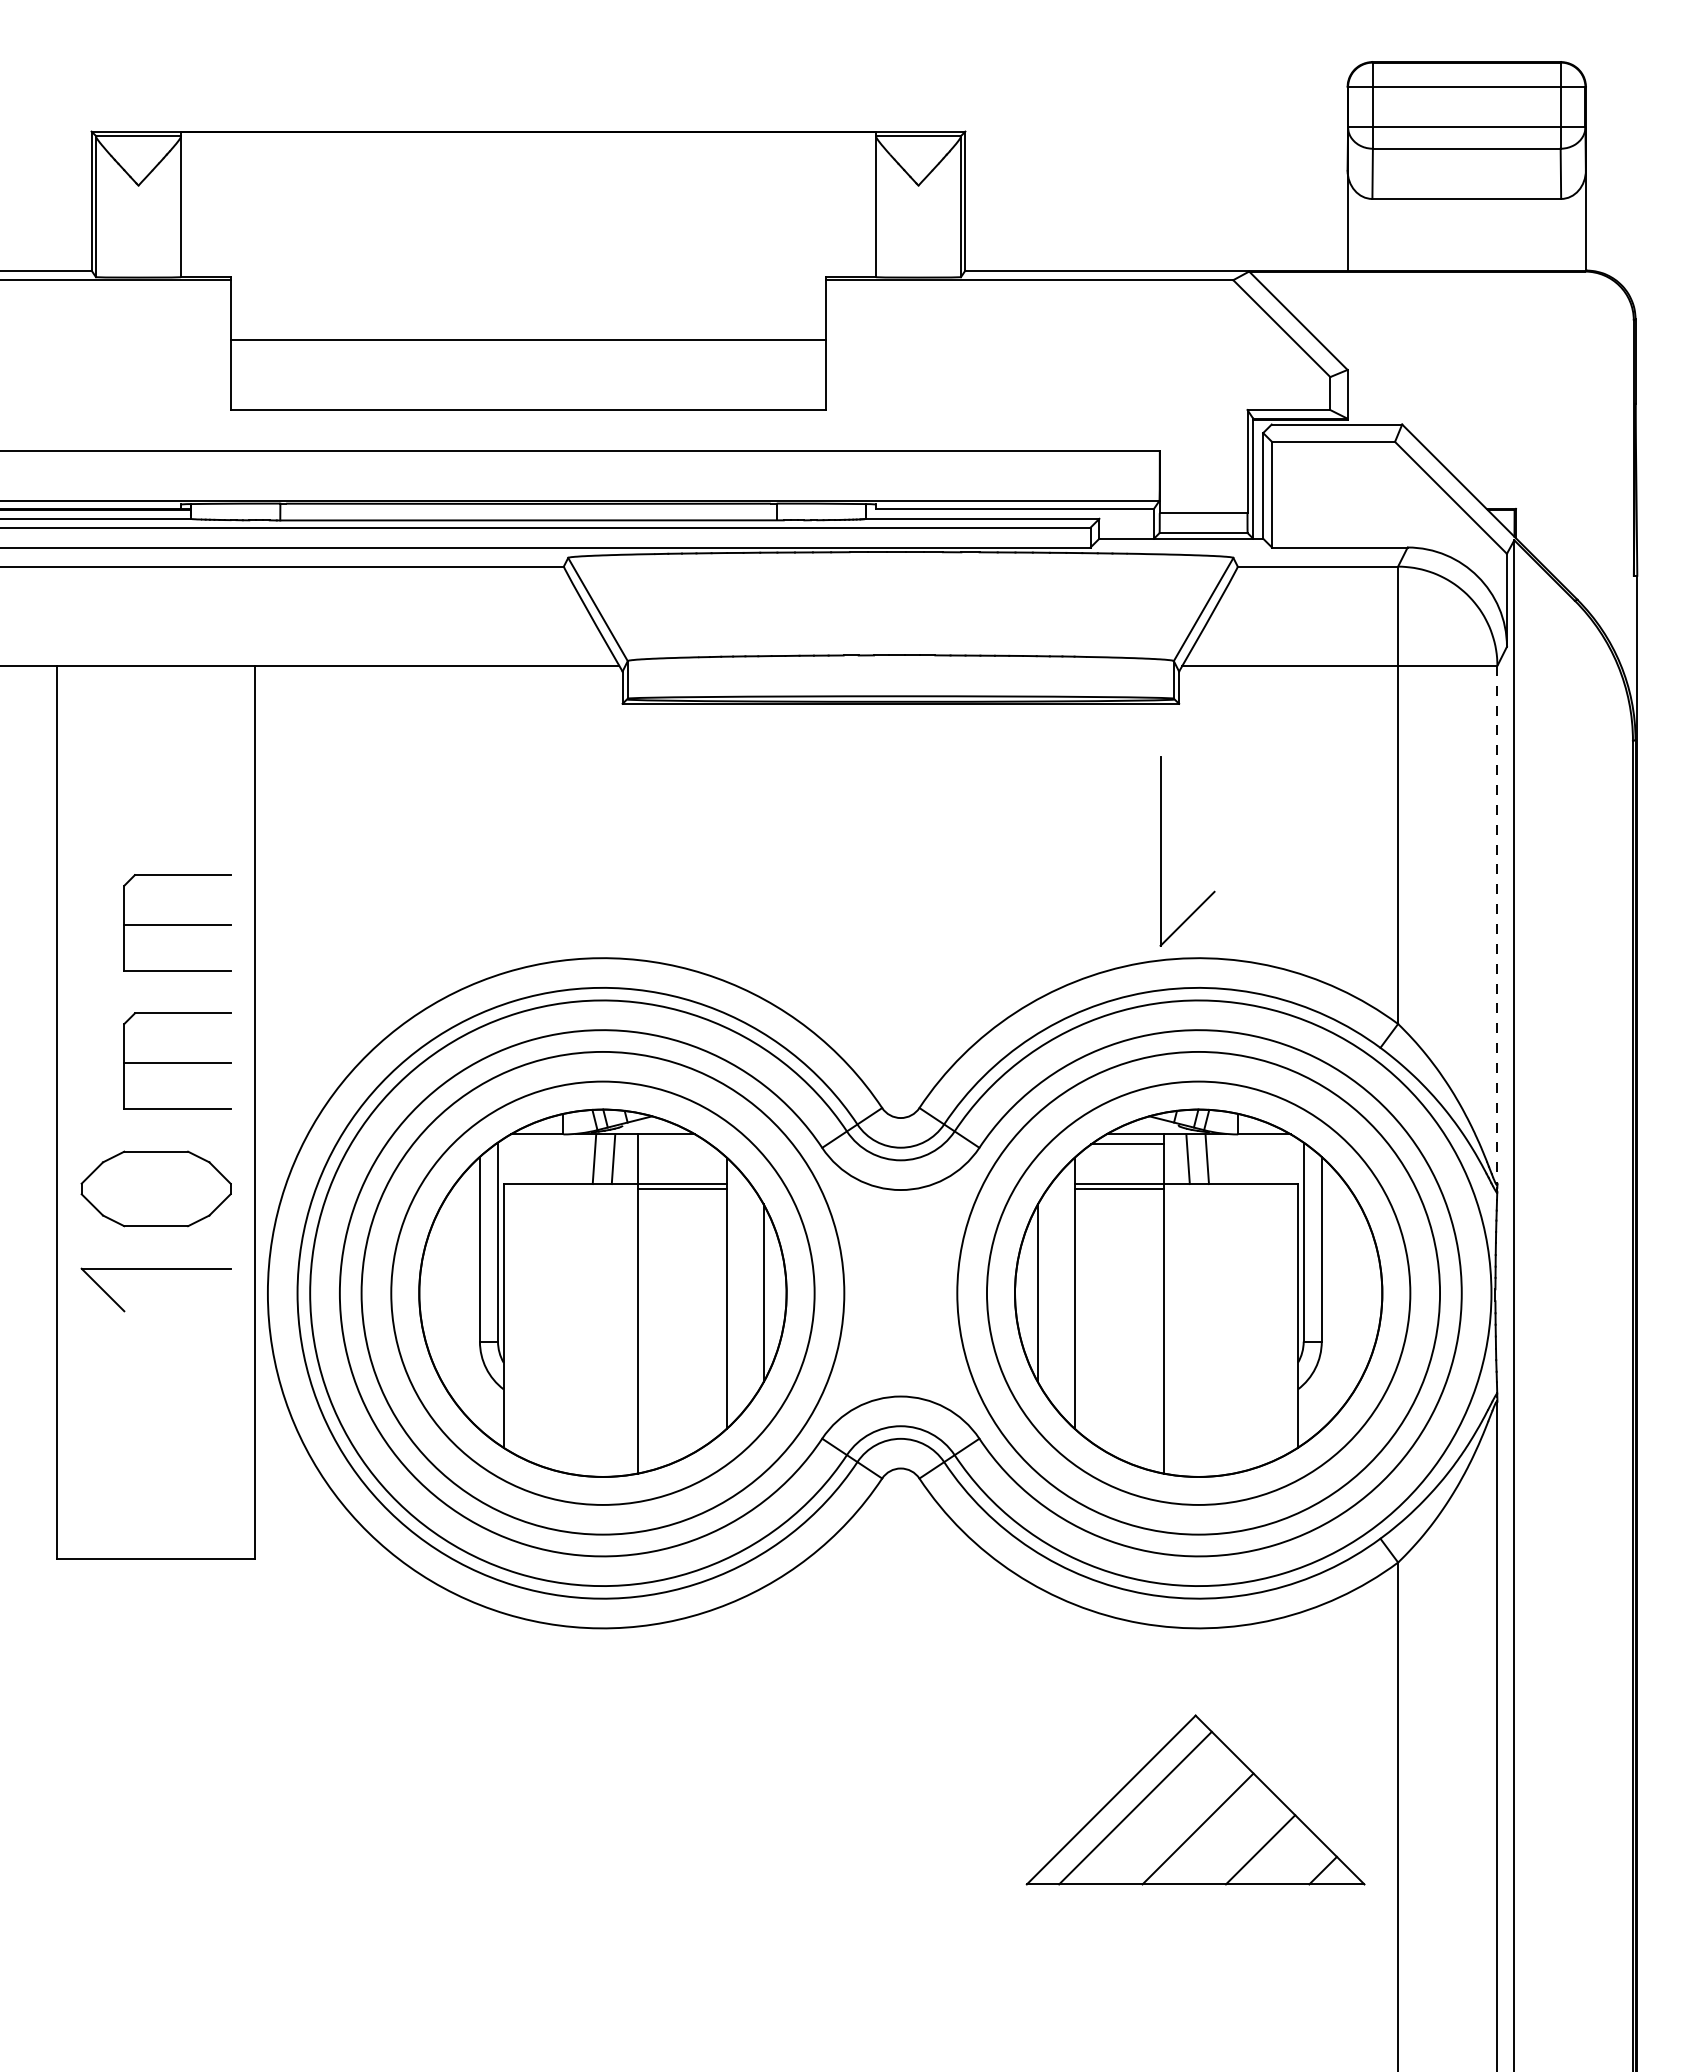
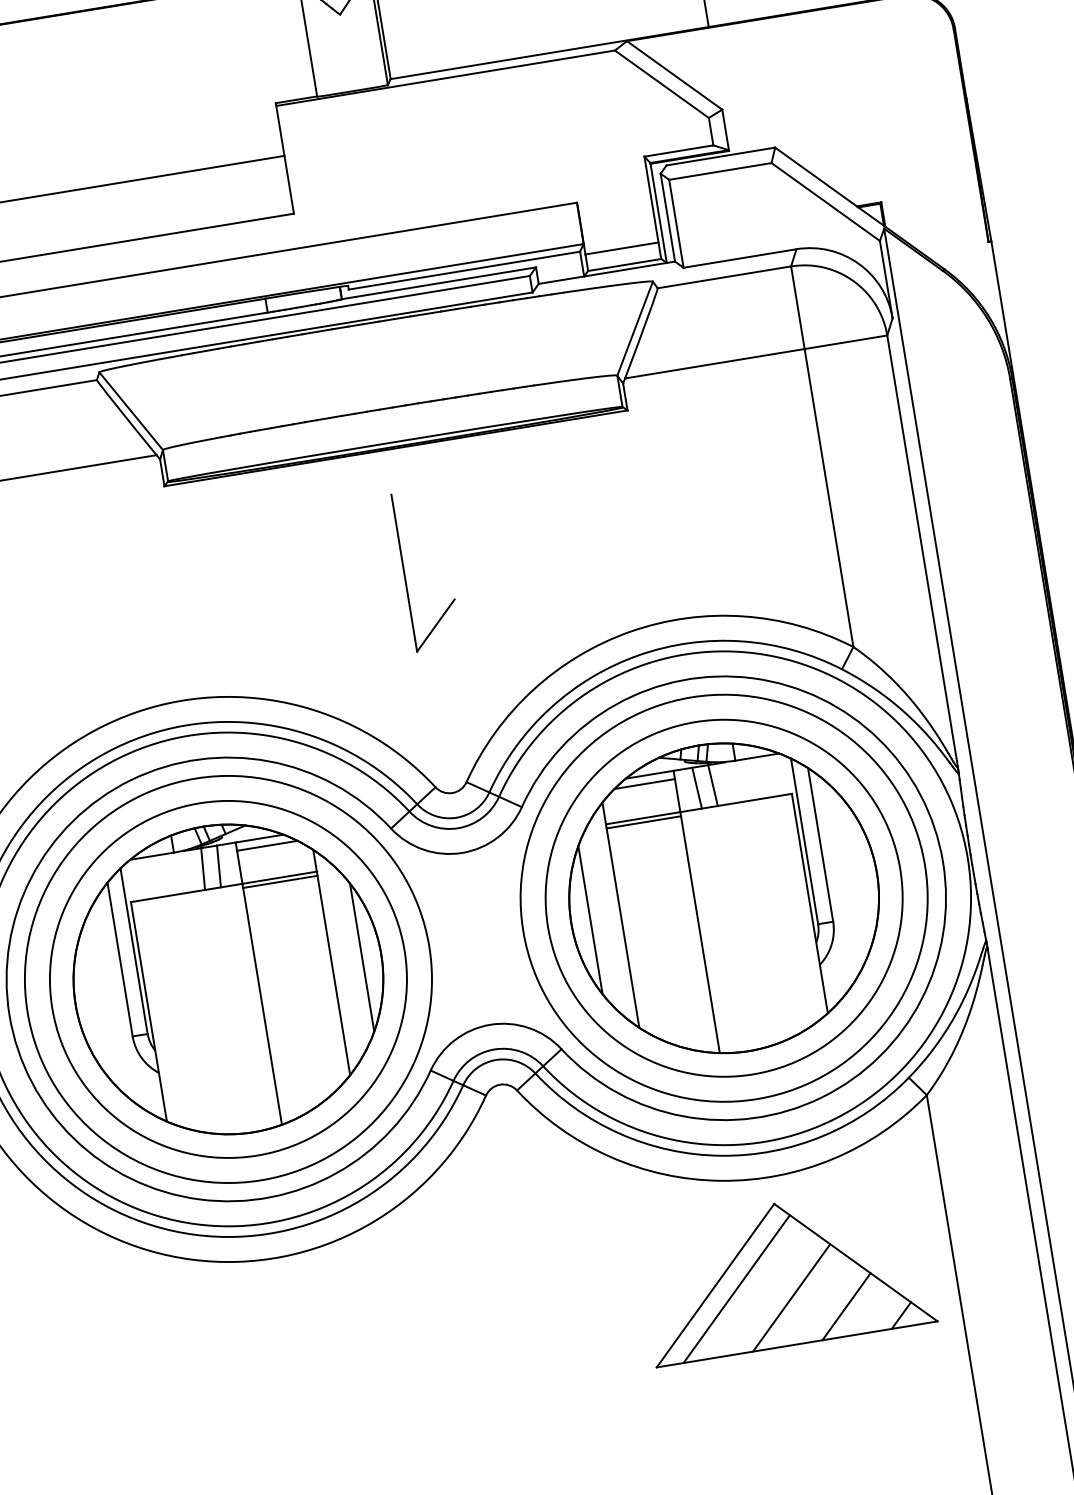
part: (1161, 851) -> (405, 573), moved
line: (1497, 924) -> (922, 550), dashed -> solid
line: (673, 1144) -> (266, 846), added
part: (1195, 1799) -> (785, 1273), moved

